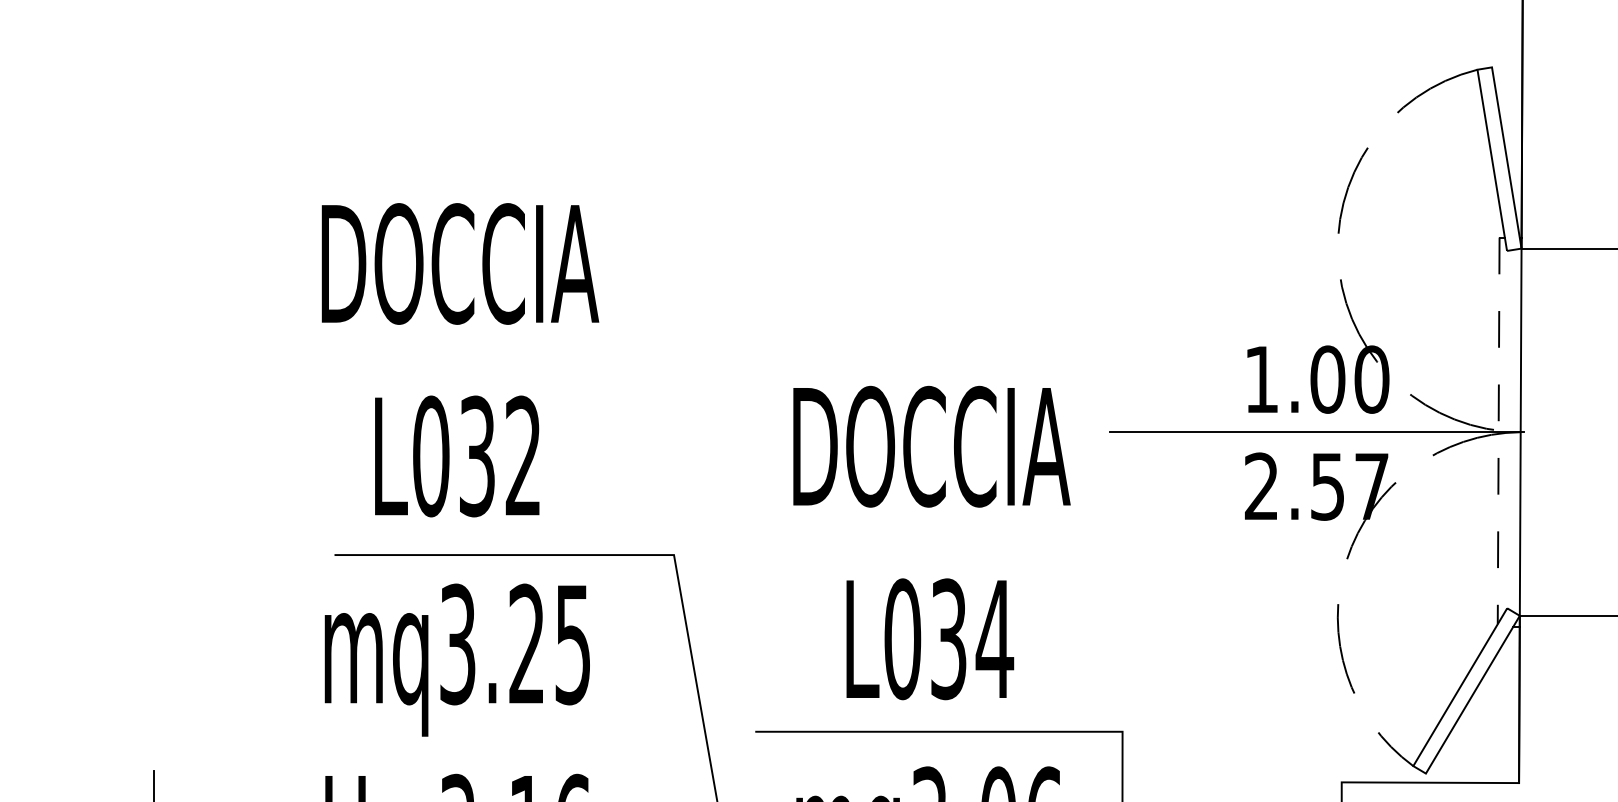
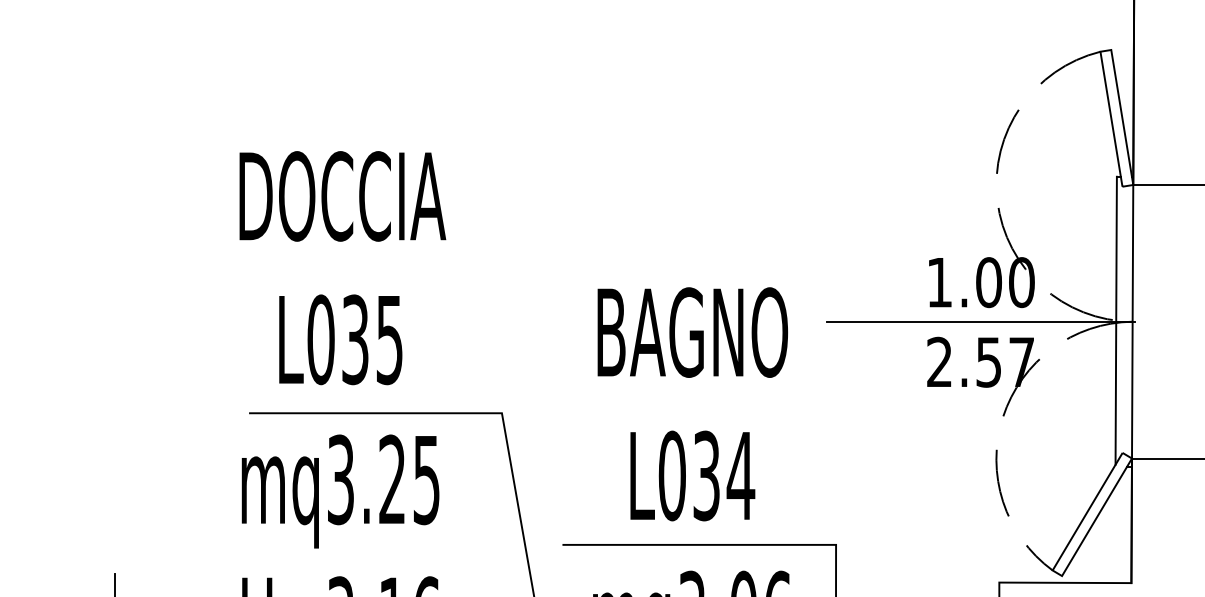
line: (1498, 431) -> (1116, 321), dashed -> solid
text: (931, 446) -> (693, 332), DOCCIA -> BAGNO
text: (522, 456) -> (389, 339), L032 -> L035

